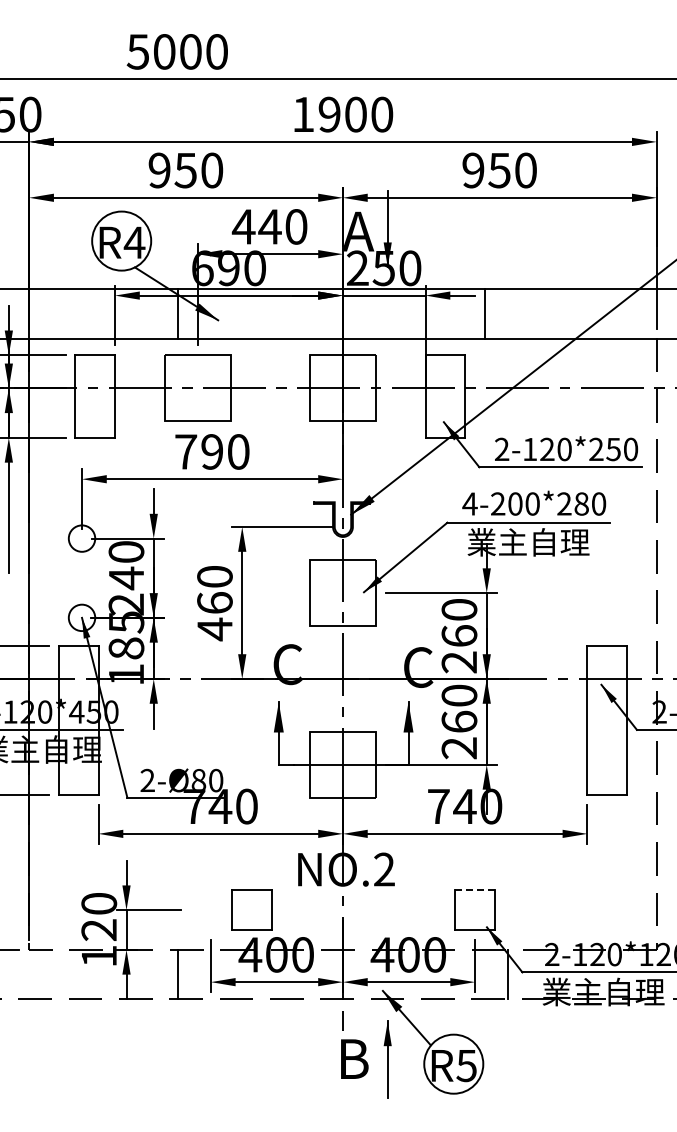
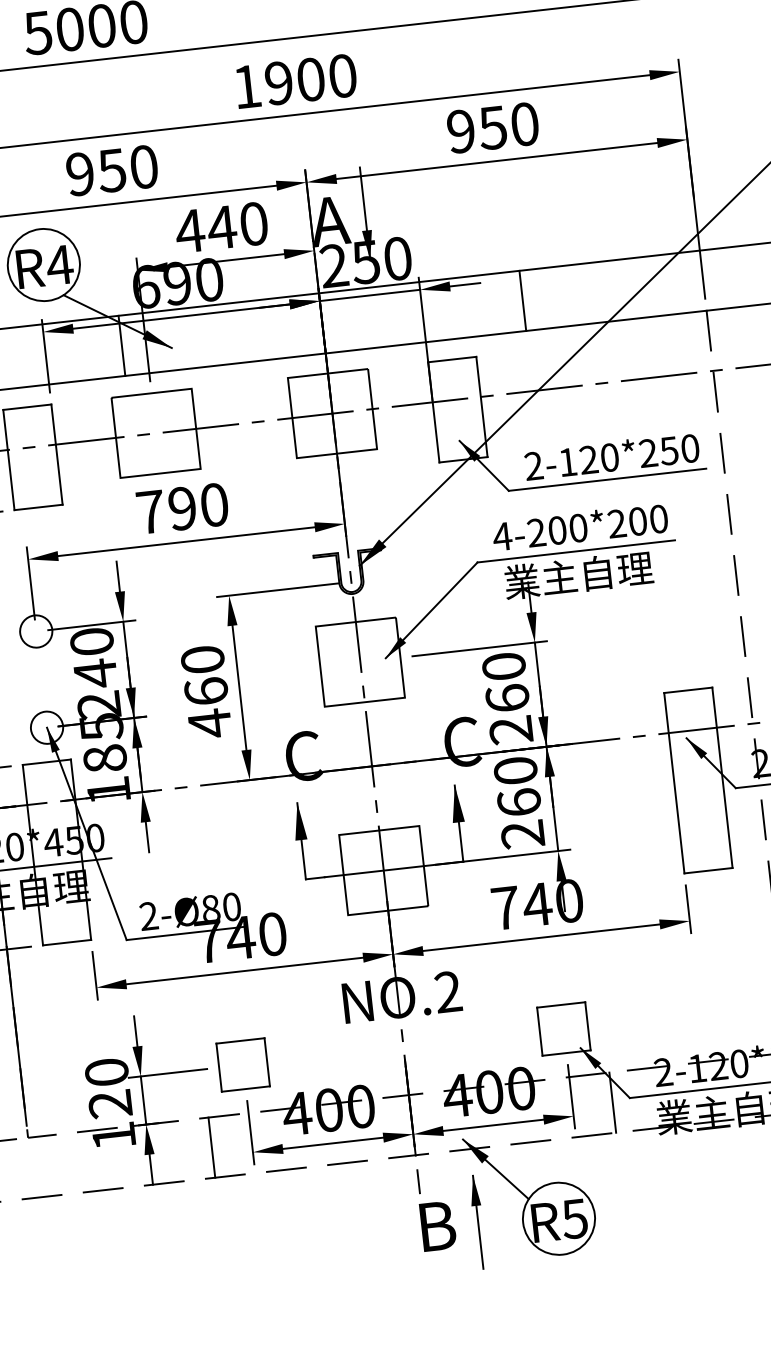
line: (485, 313) -> (523, 300), moved
text: (581, 503) -> (637, 520), 4-200*280 -> 4-200*200
line: (475, 890) -> (561, 1005), dashed -> solid
part: (251, 909) -> (242, 1064), moved

